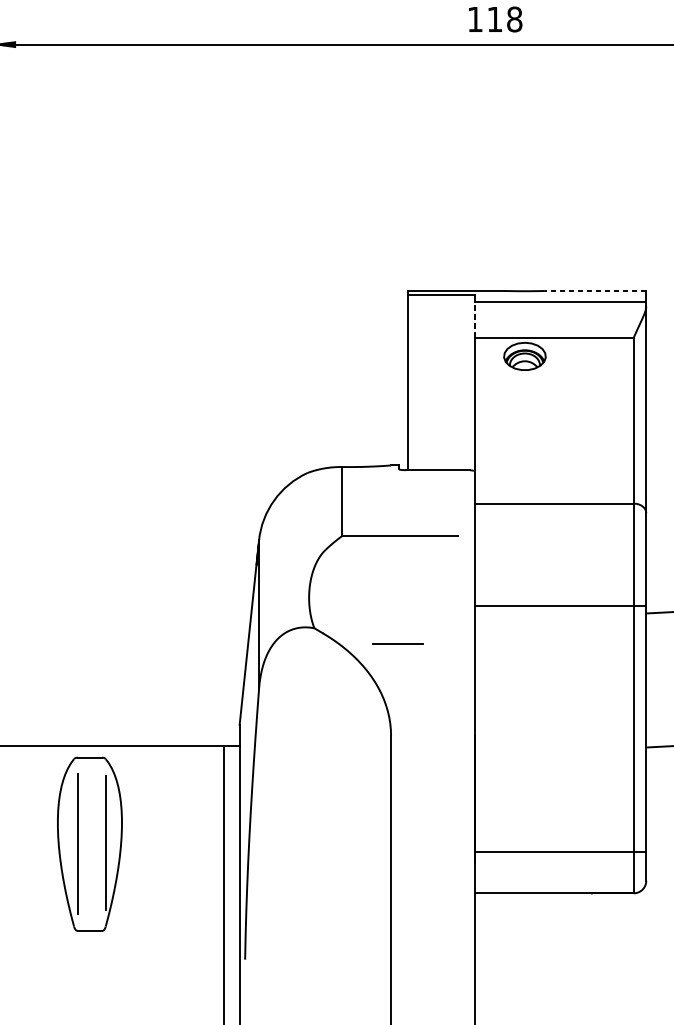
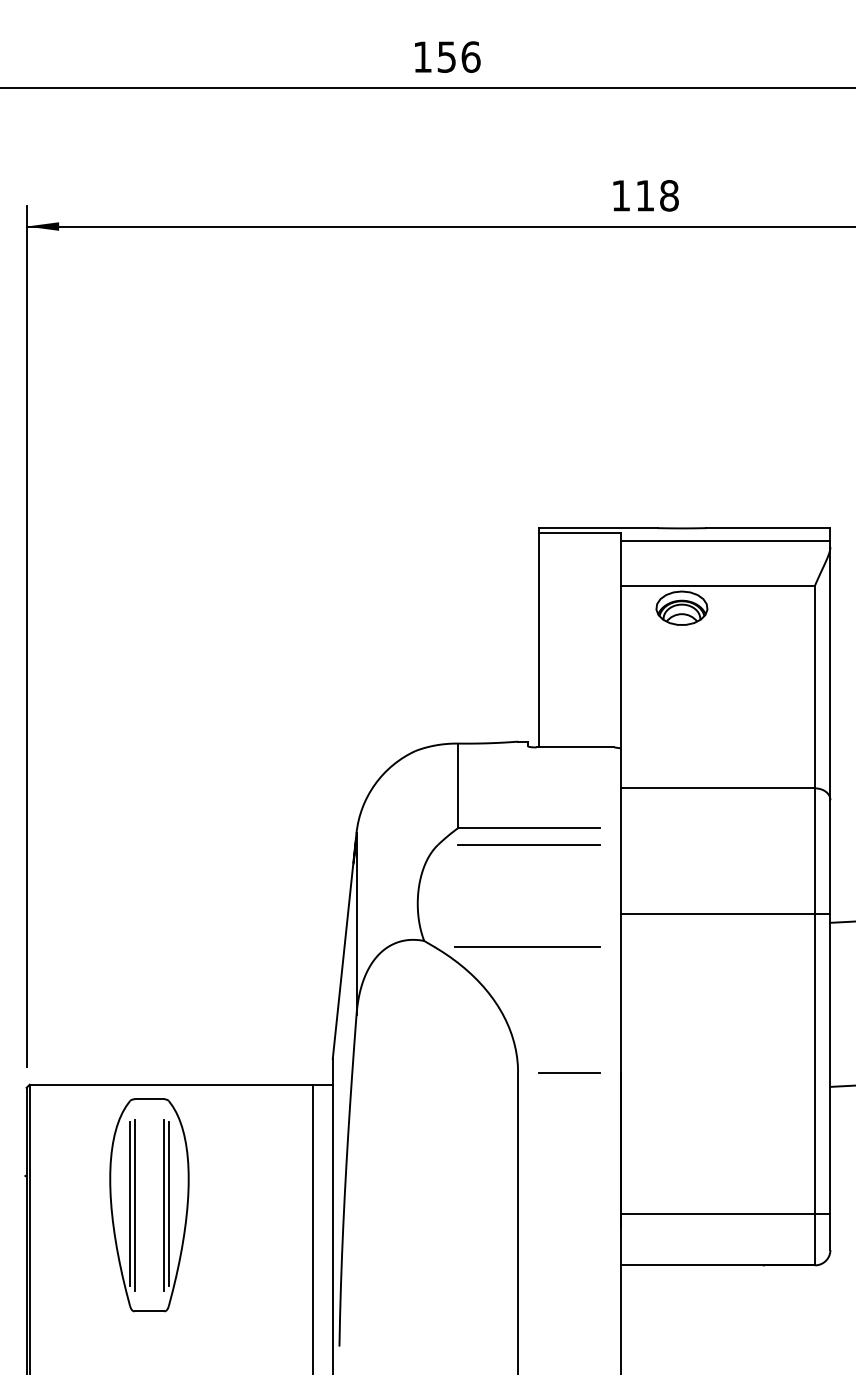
line: (594, 291) -> (767, 528), dashed -> solid
line: (474, 319) -> (620, 562), dashed -> solid
line: (400, 550) -> (529, 845), added
line: (398, 632) -> (527, 946), added
line: (397, 644) -> (569, 1072), moved
line: (74, 842) -> (130, 1203), added
line: (102, 843) -> (164, 1204), added

